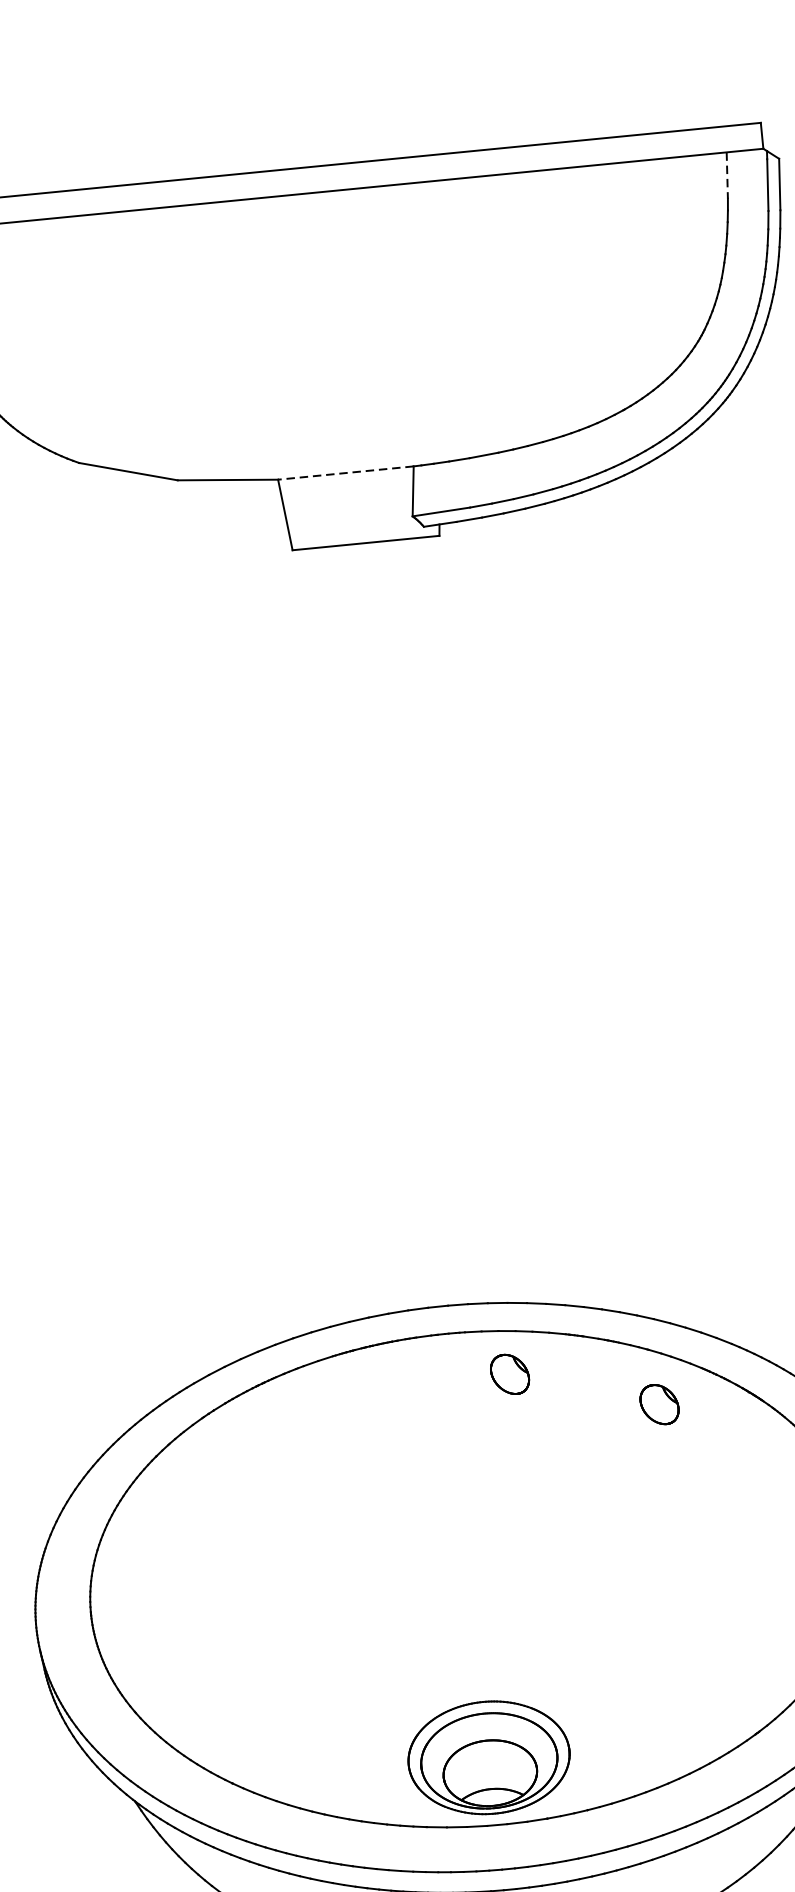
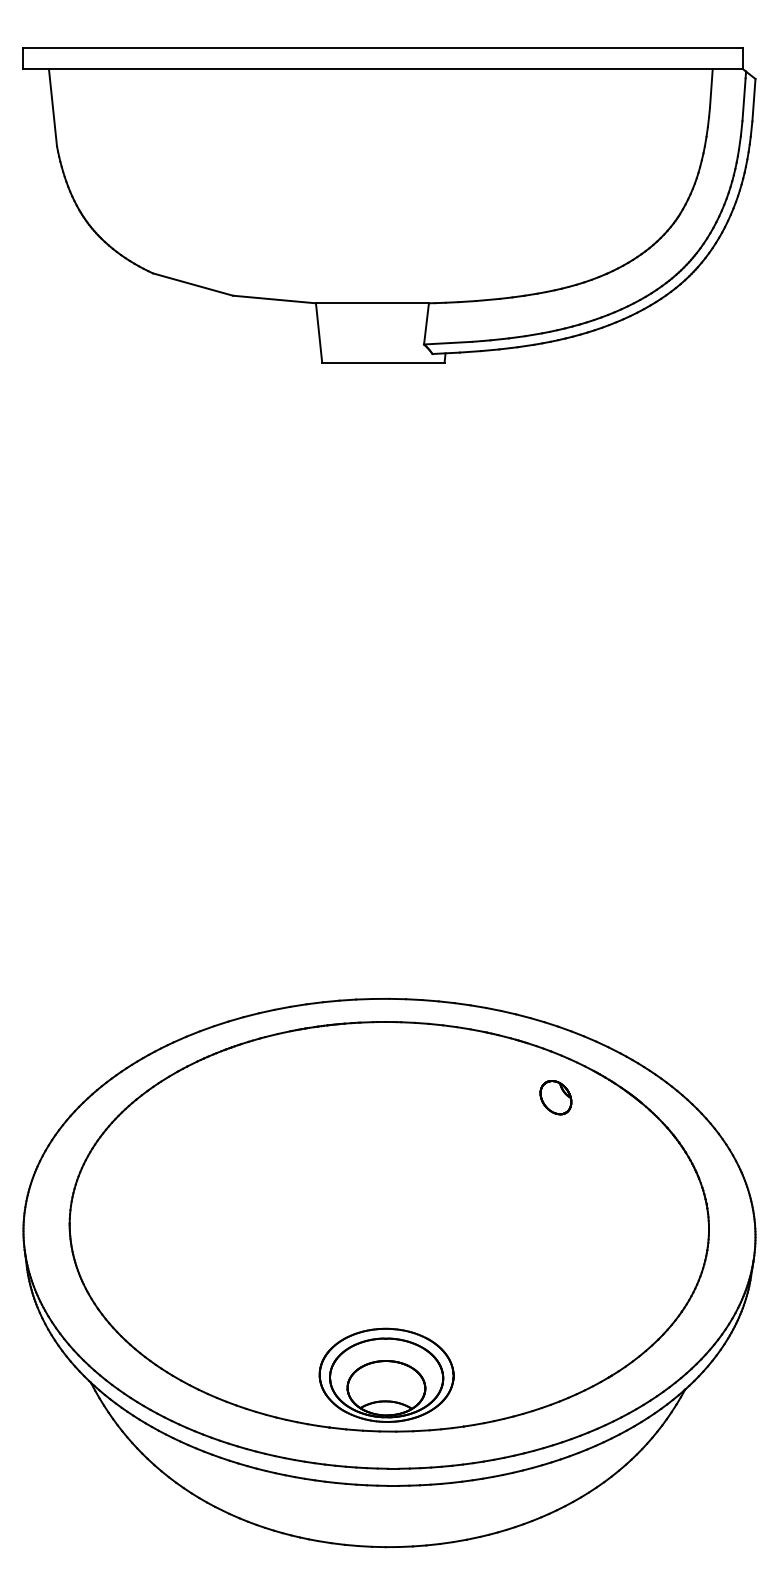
line: (727, 176) -> (711, 89), dashed -> solid
line: (344, 473) -> (371, 303), dashed -> solid
part: (509, 1374) -> (434, 1060), removed

